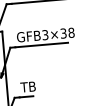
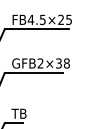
text: (45, 35) -> (40, 63), GFB3×38 -> GFB2×38

